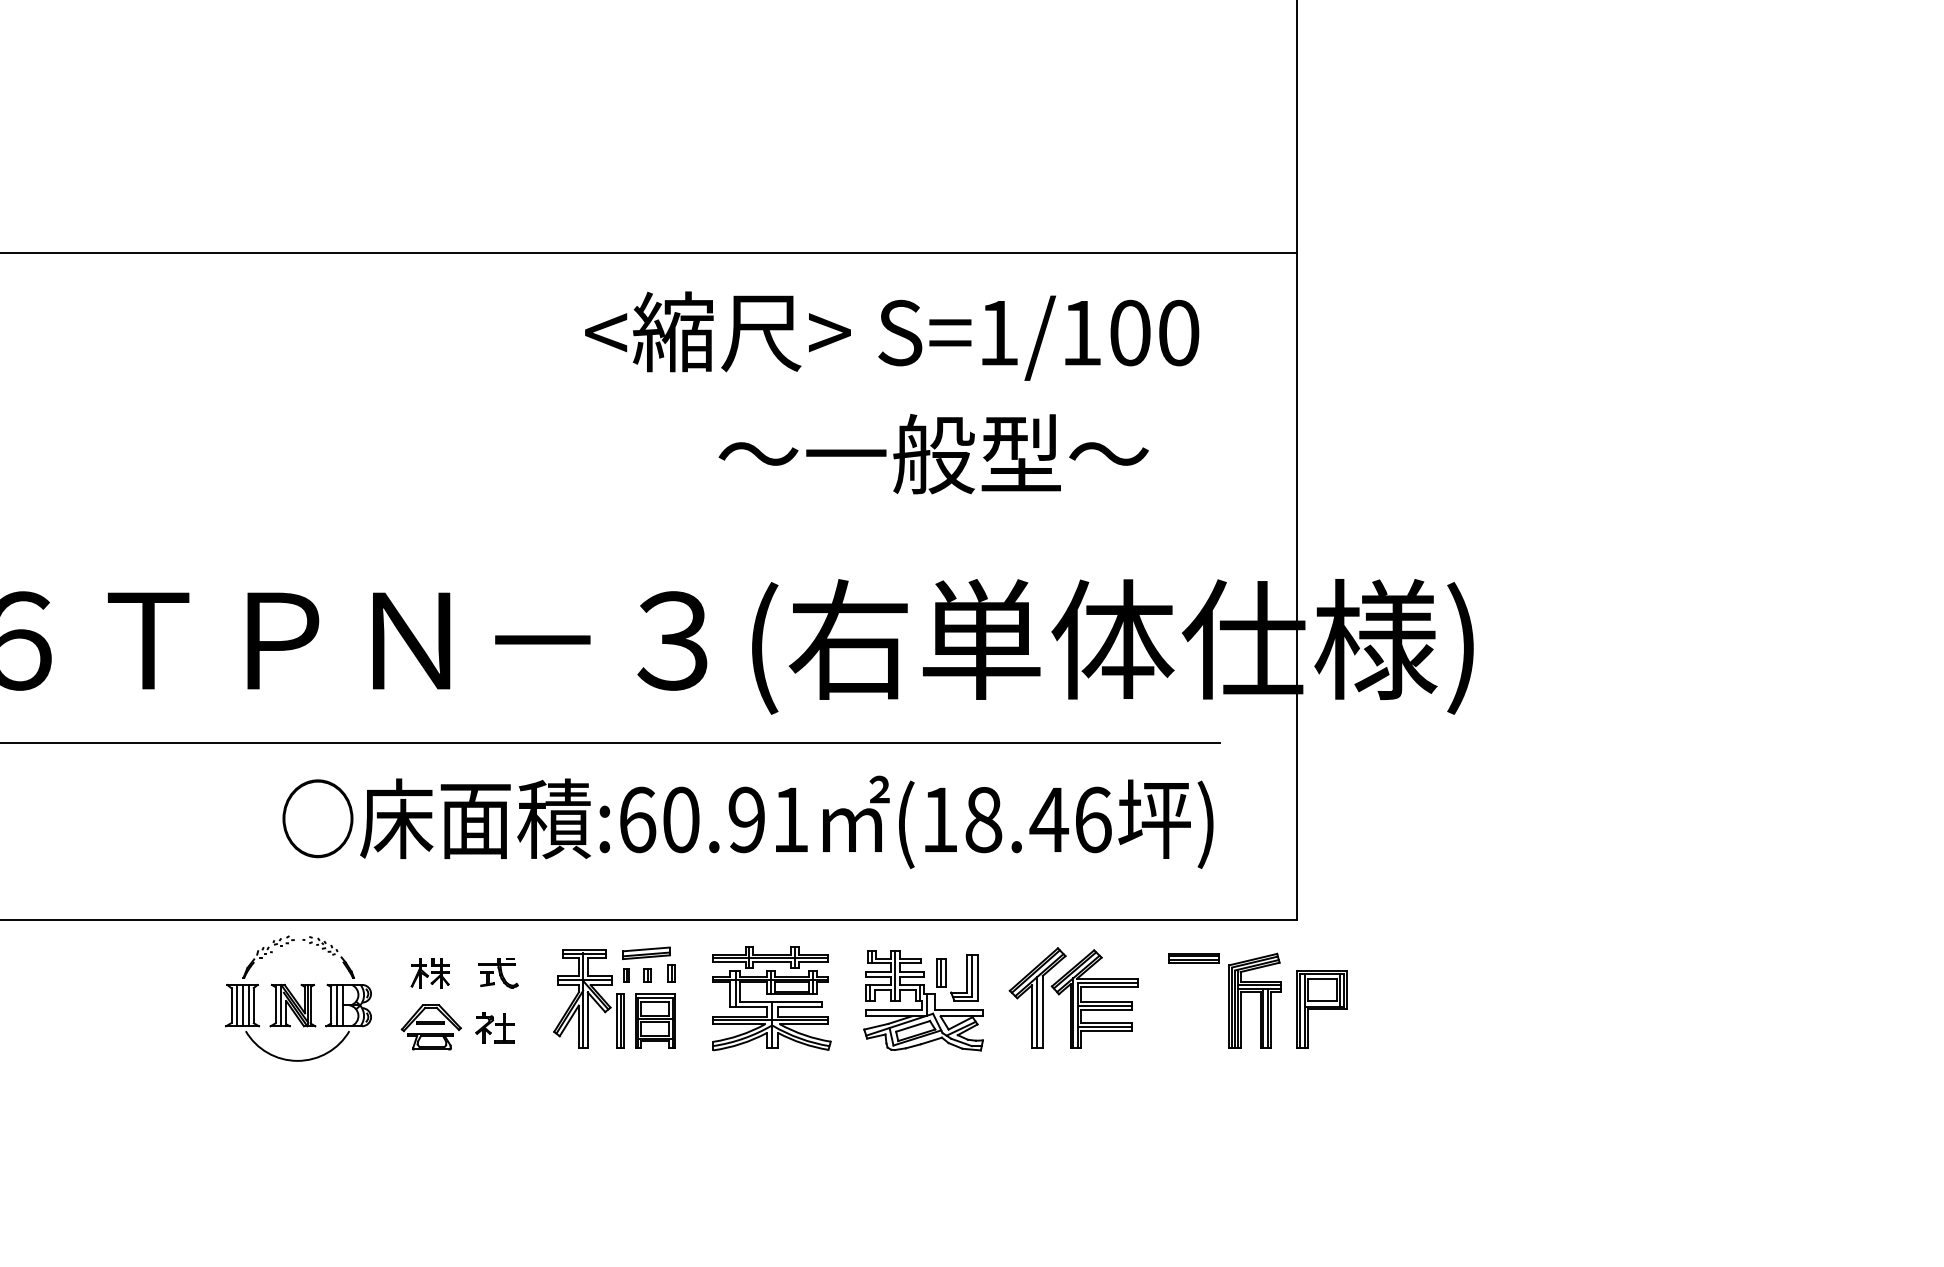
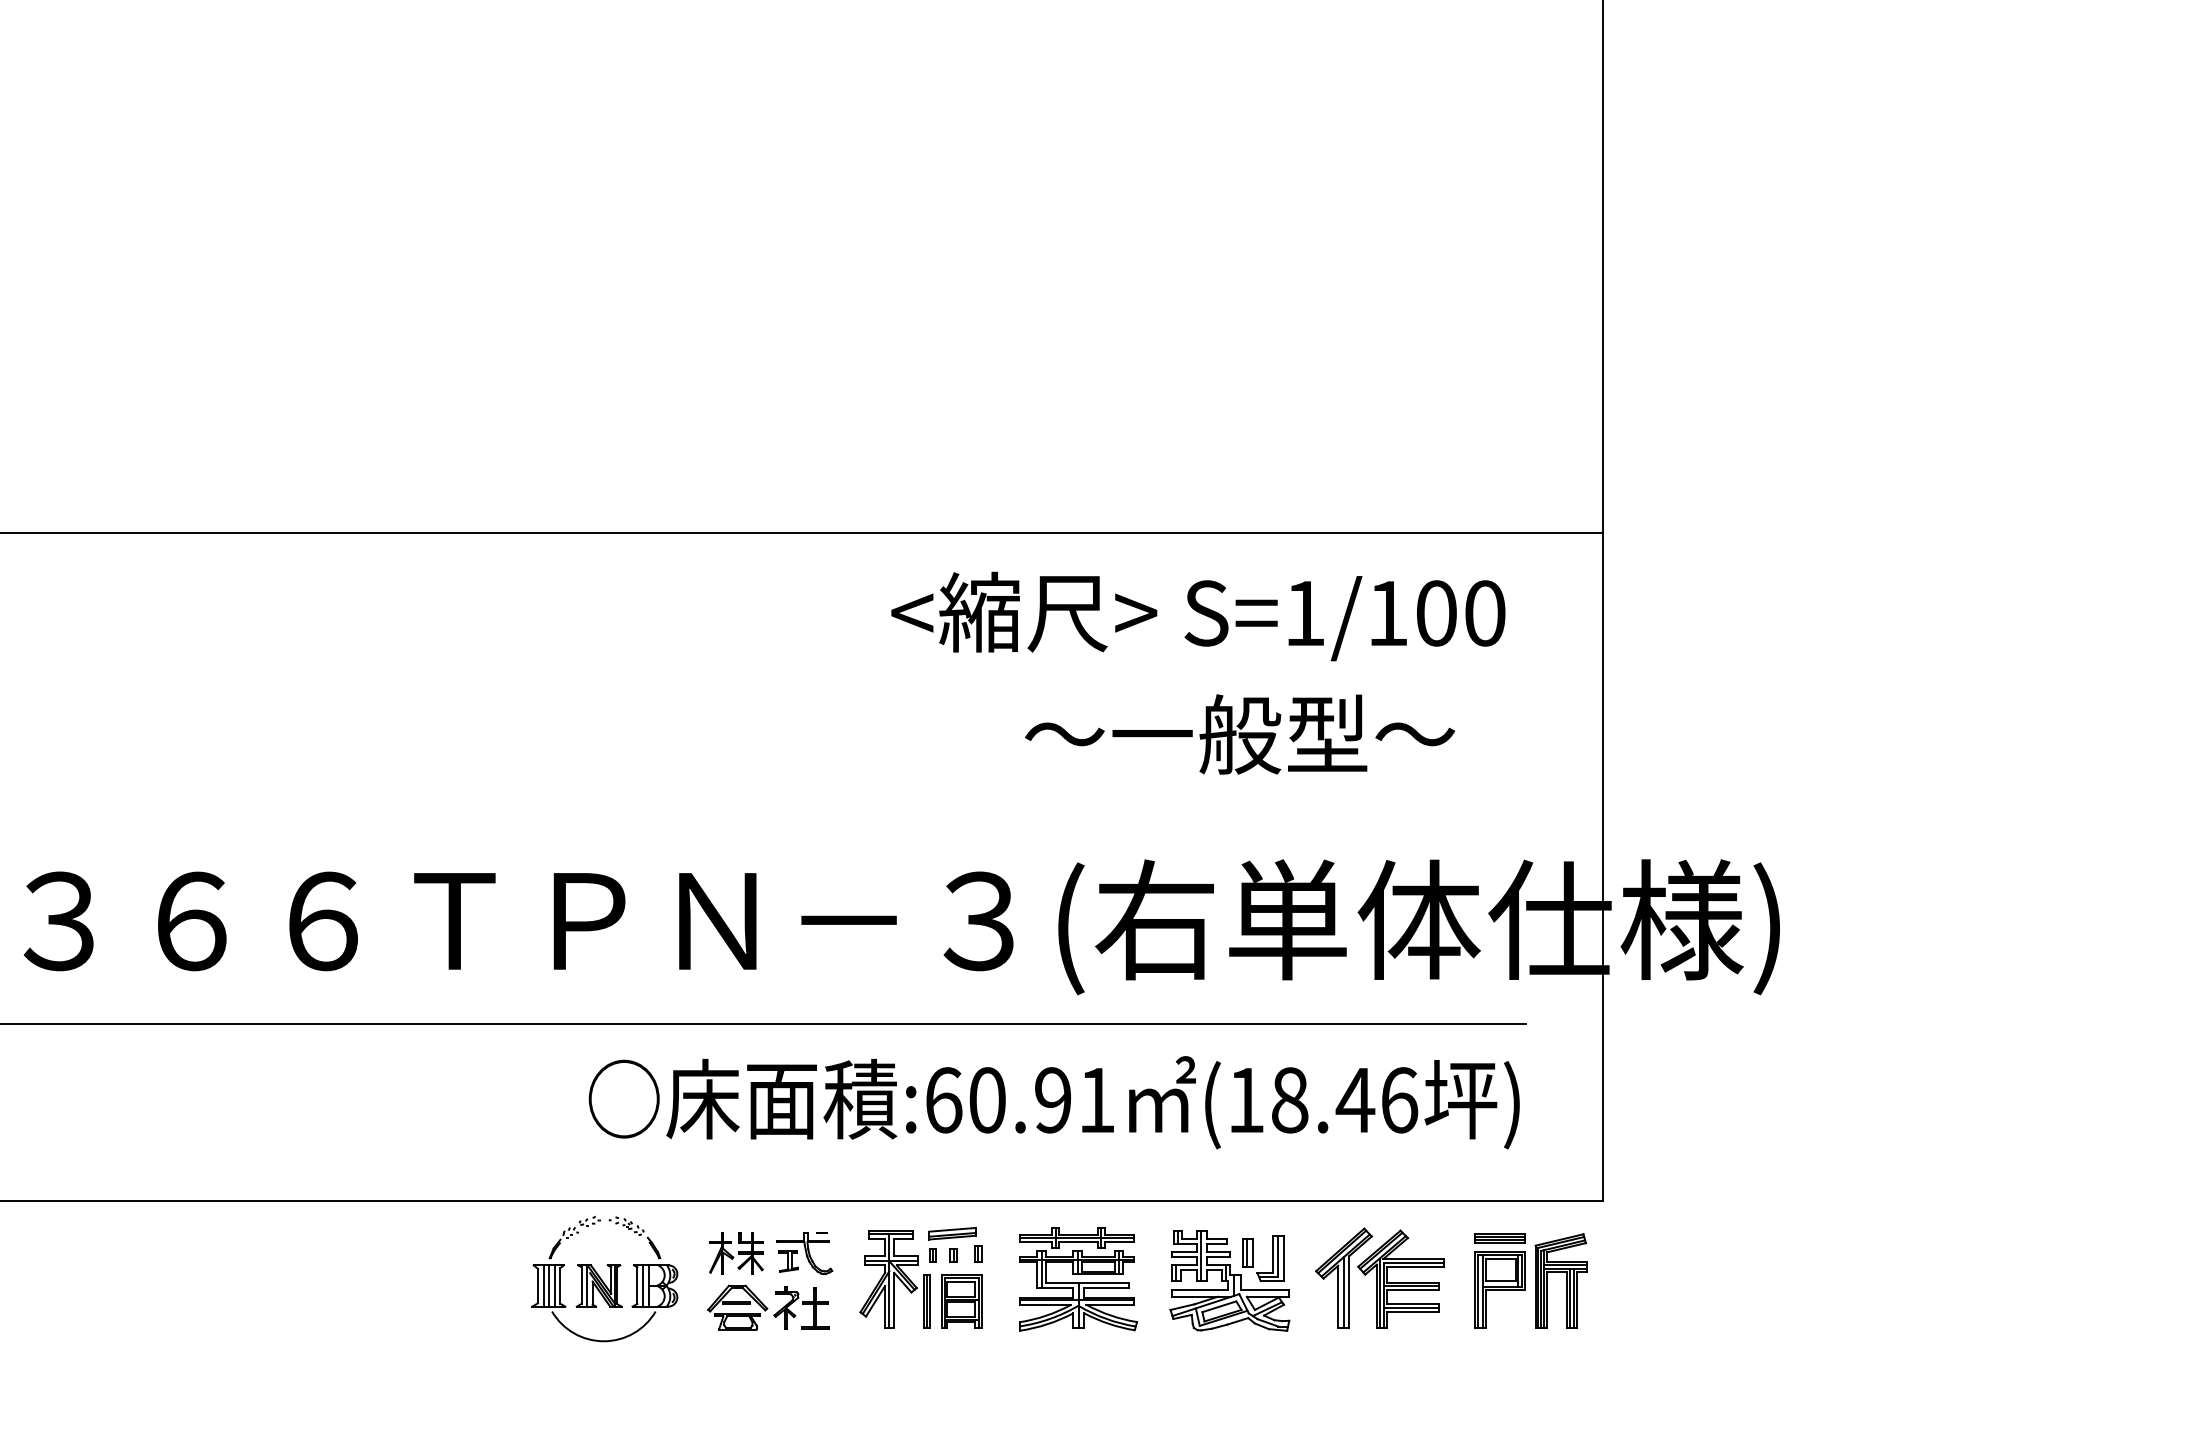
part: (430, 973) -> (736, 1253), size x1.43
part: (498, 973) -> (804, 1253), size x1.43
part: (1321, 1009) -> (1499, 1289), moved
part: (495, 1027) -> (801, 1307), size x1.43

